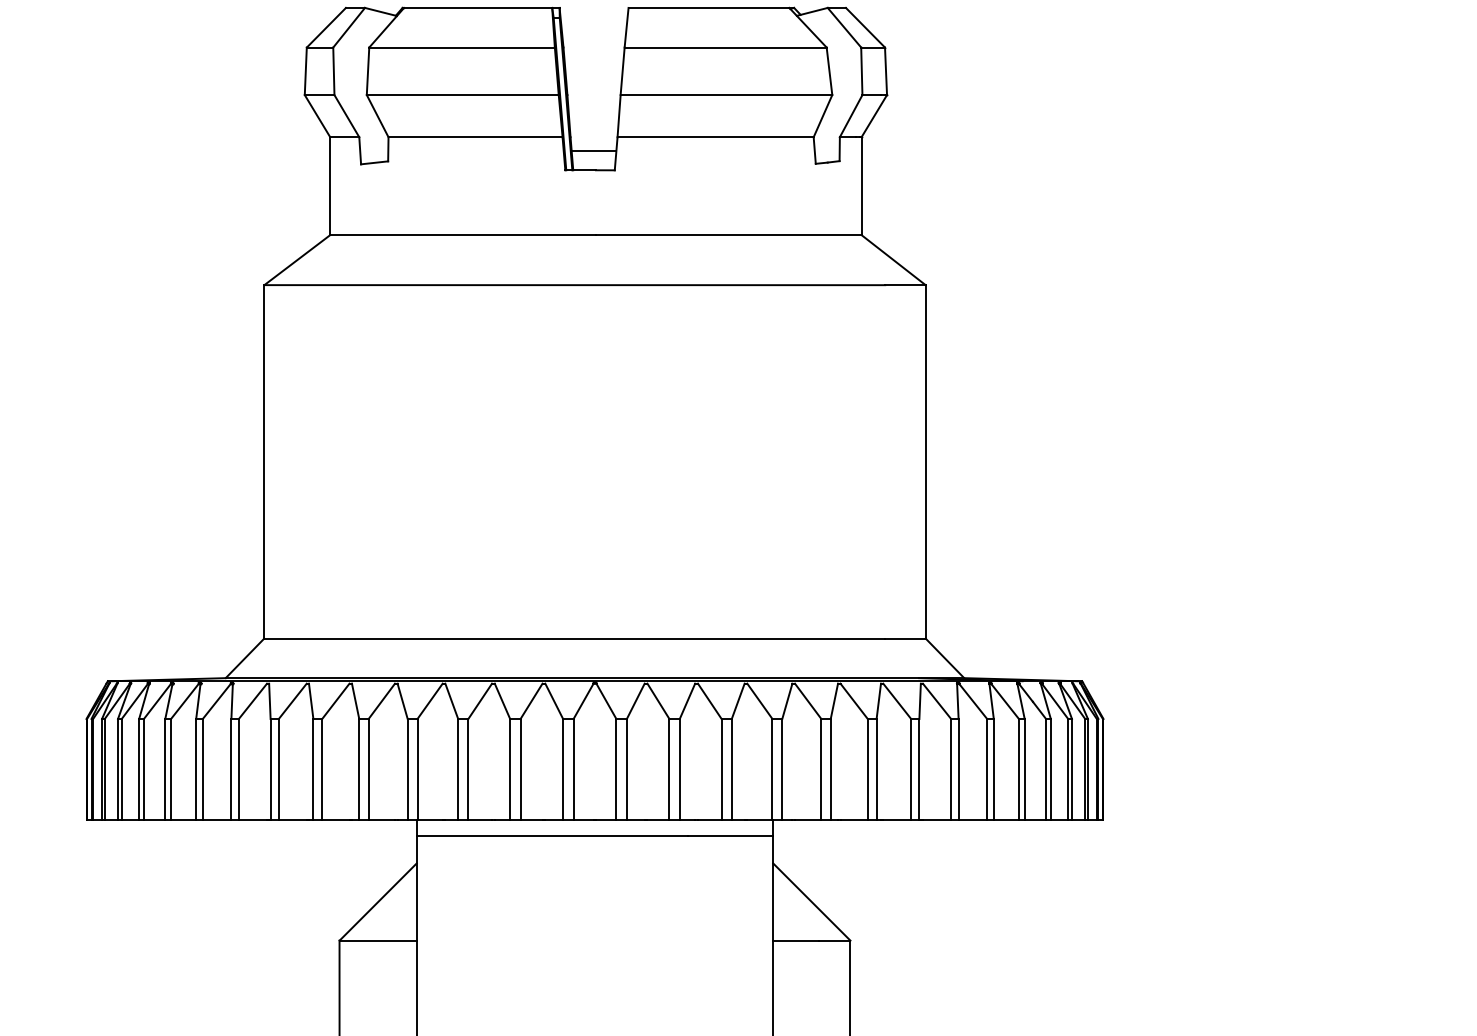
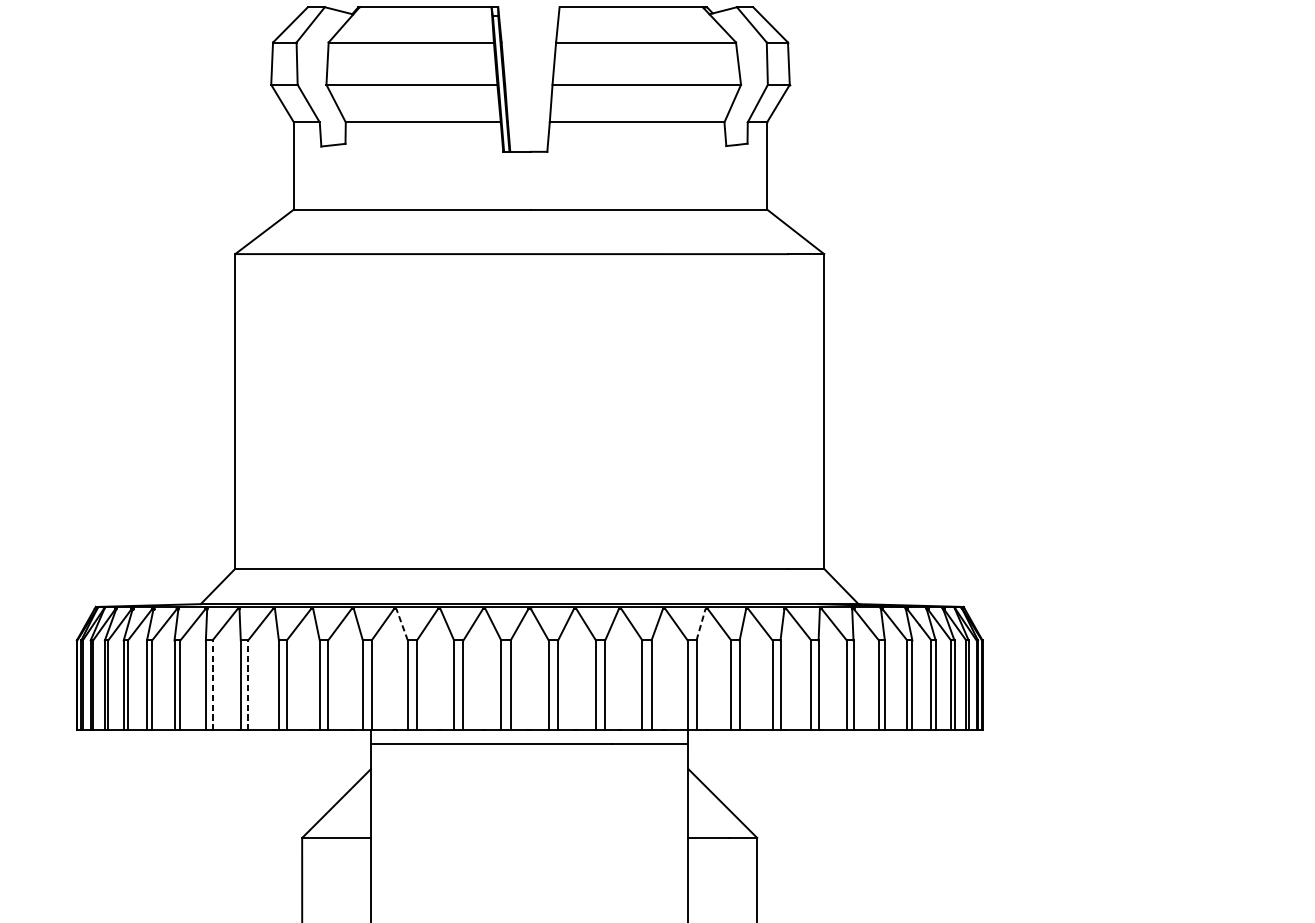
line: (593, 150) -> (528, 134), removed
line: (787, 700) -> (701, 624), solid -> dashed
line: (451, 701) -> (401, 624), solid -> dashed
line: (238, 768) -> (212, 684), solid -> dashed
line: (278, 768) -> (247, 684), solid -> dashed

